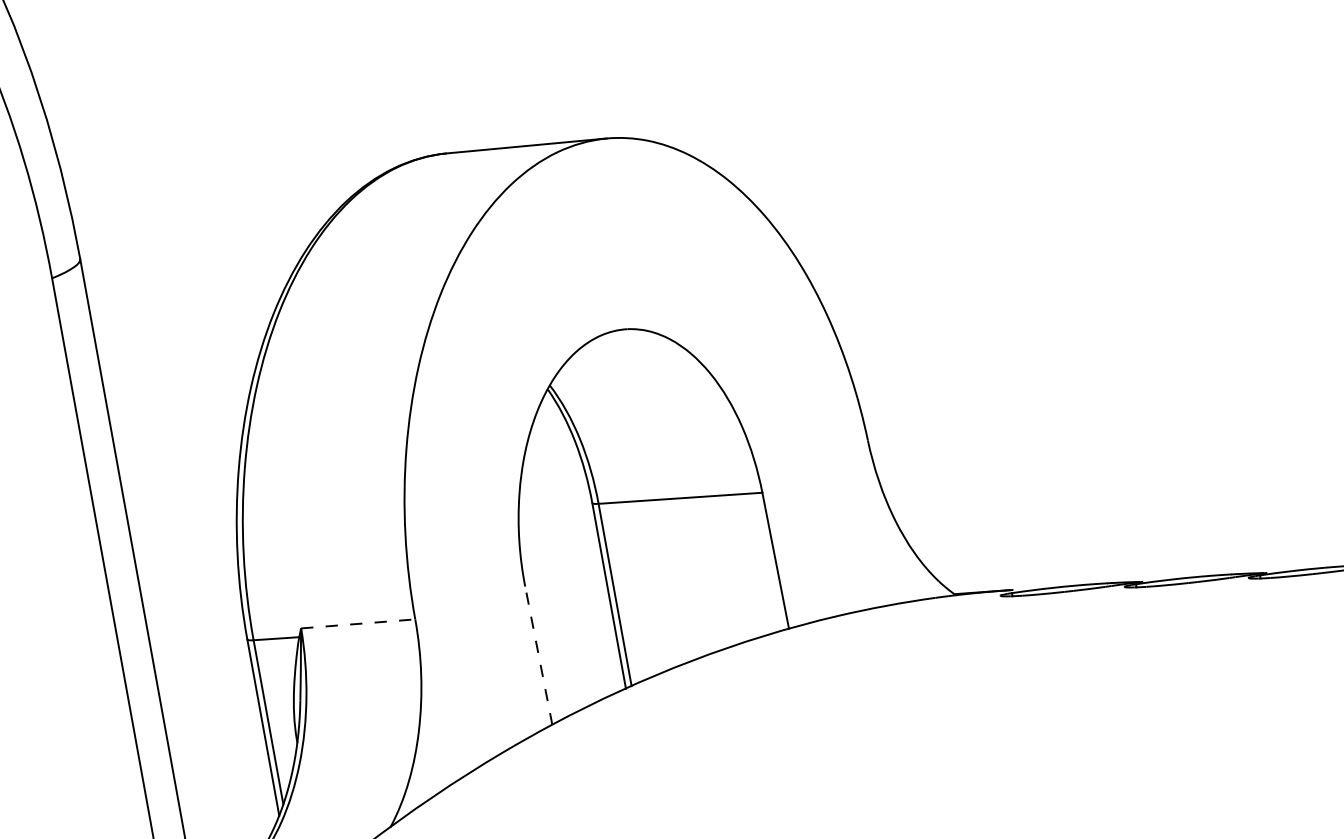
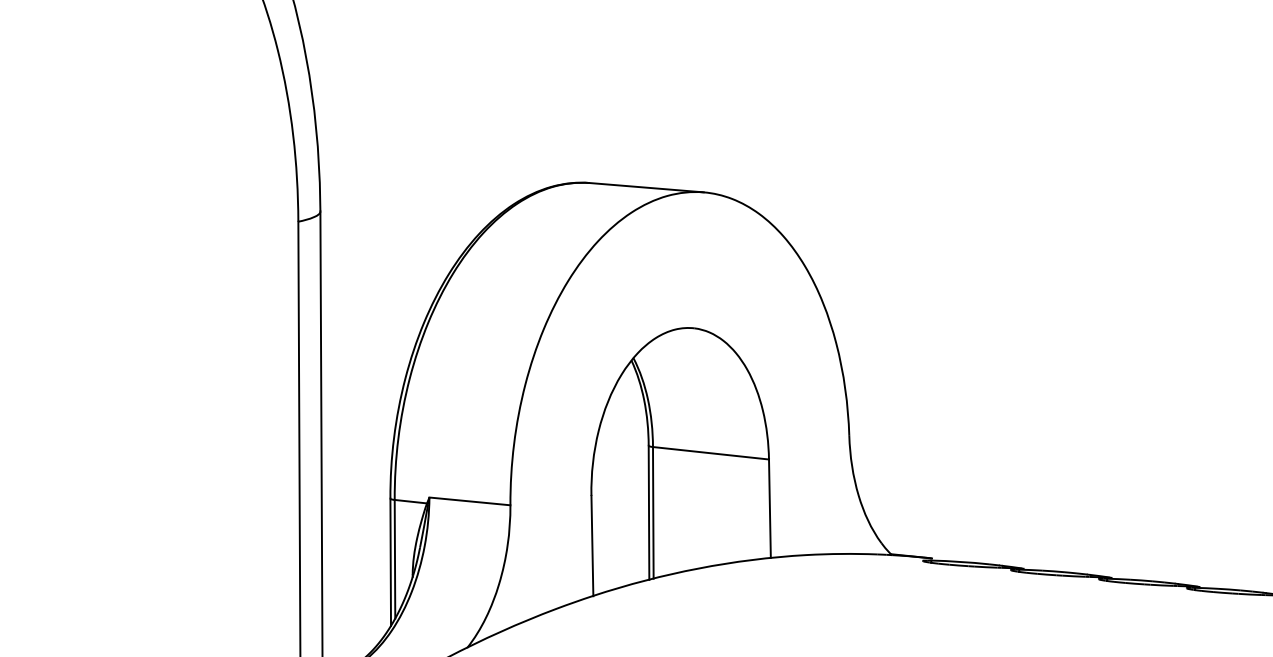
line: (357, 624) -> (469, 501), dashed -> solid
line: (538, 655) -> (592, 545), dashed -> solid

